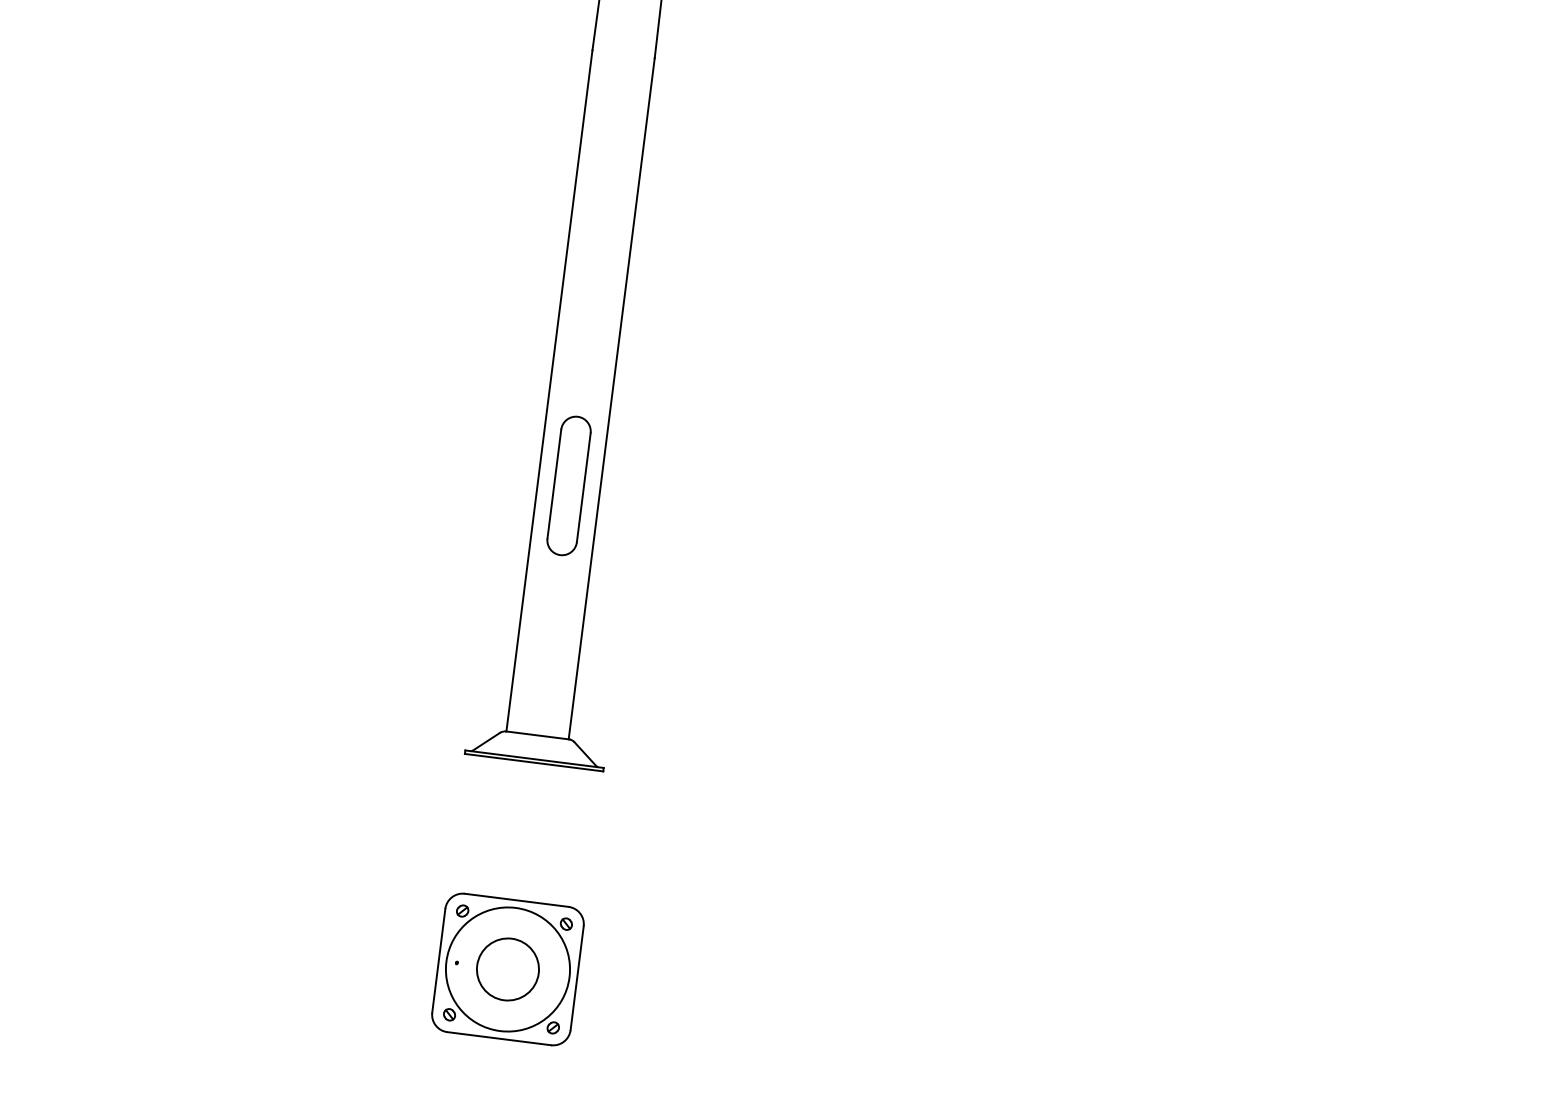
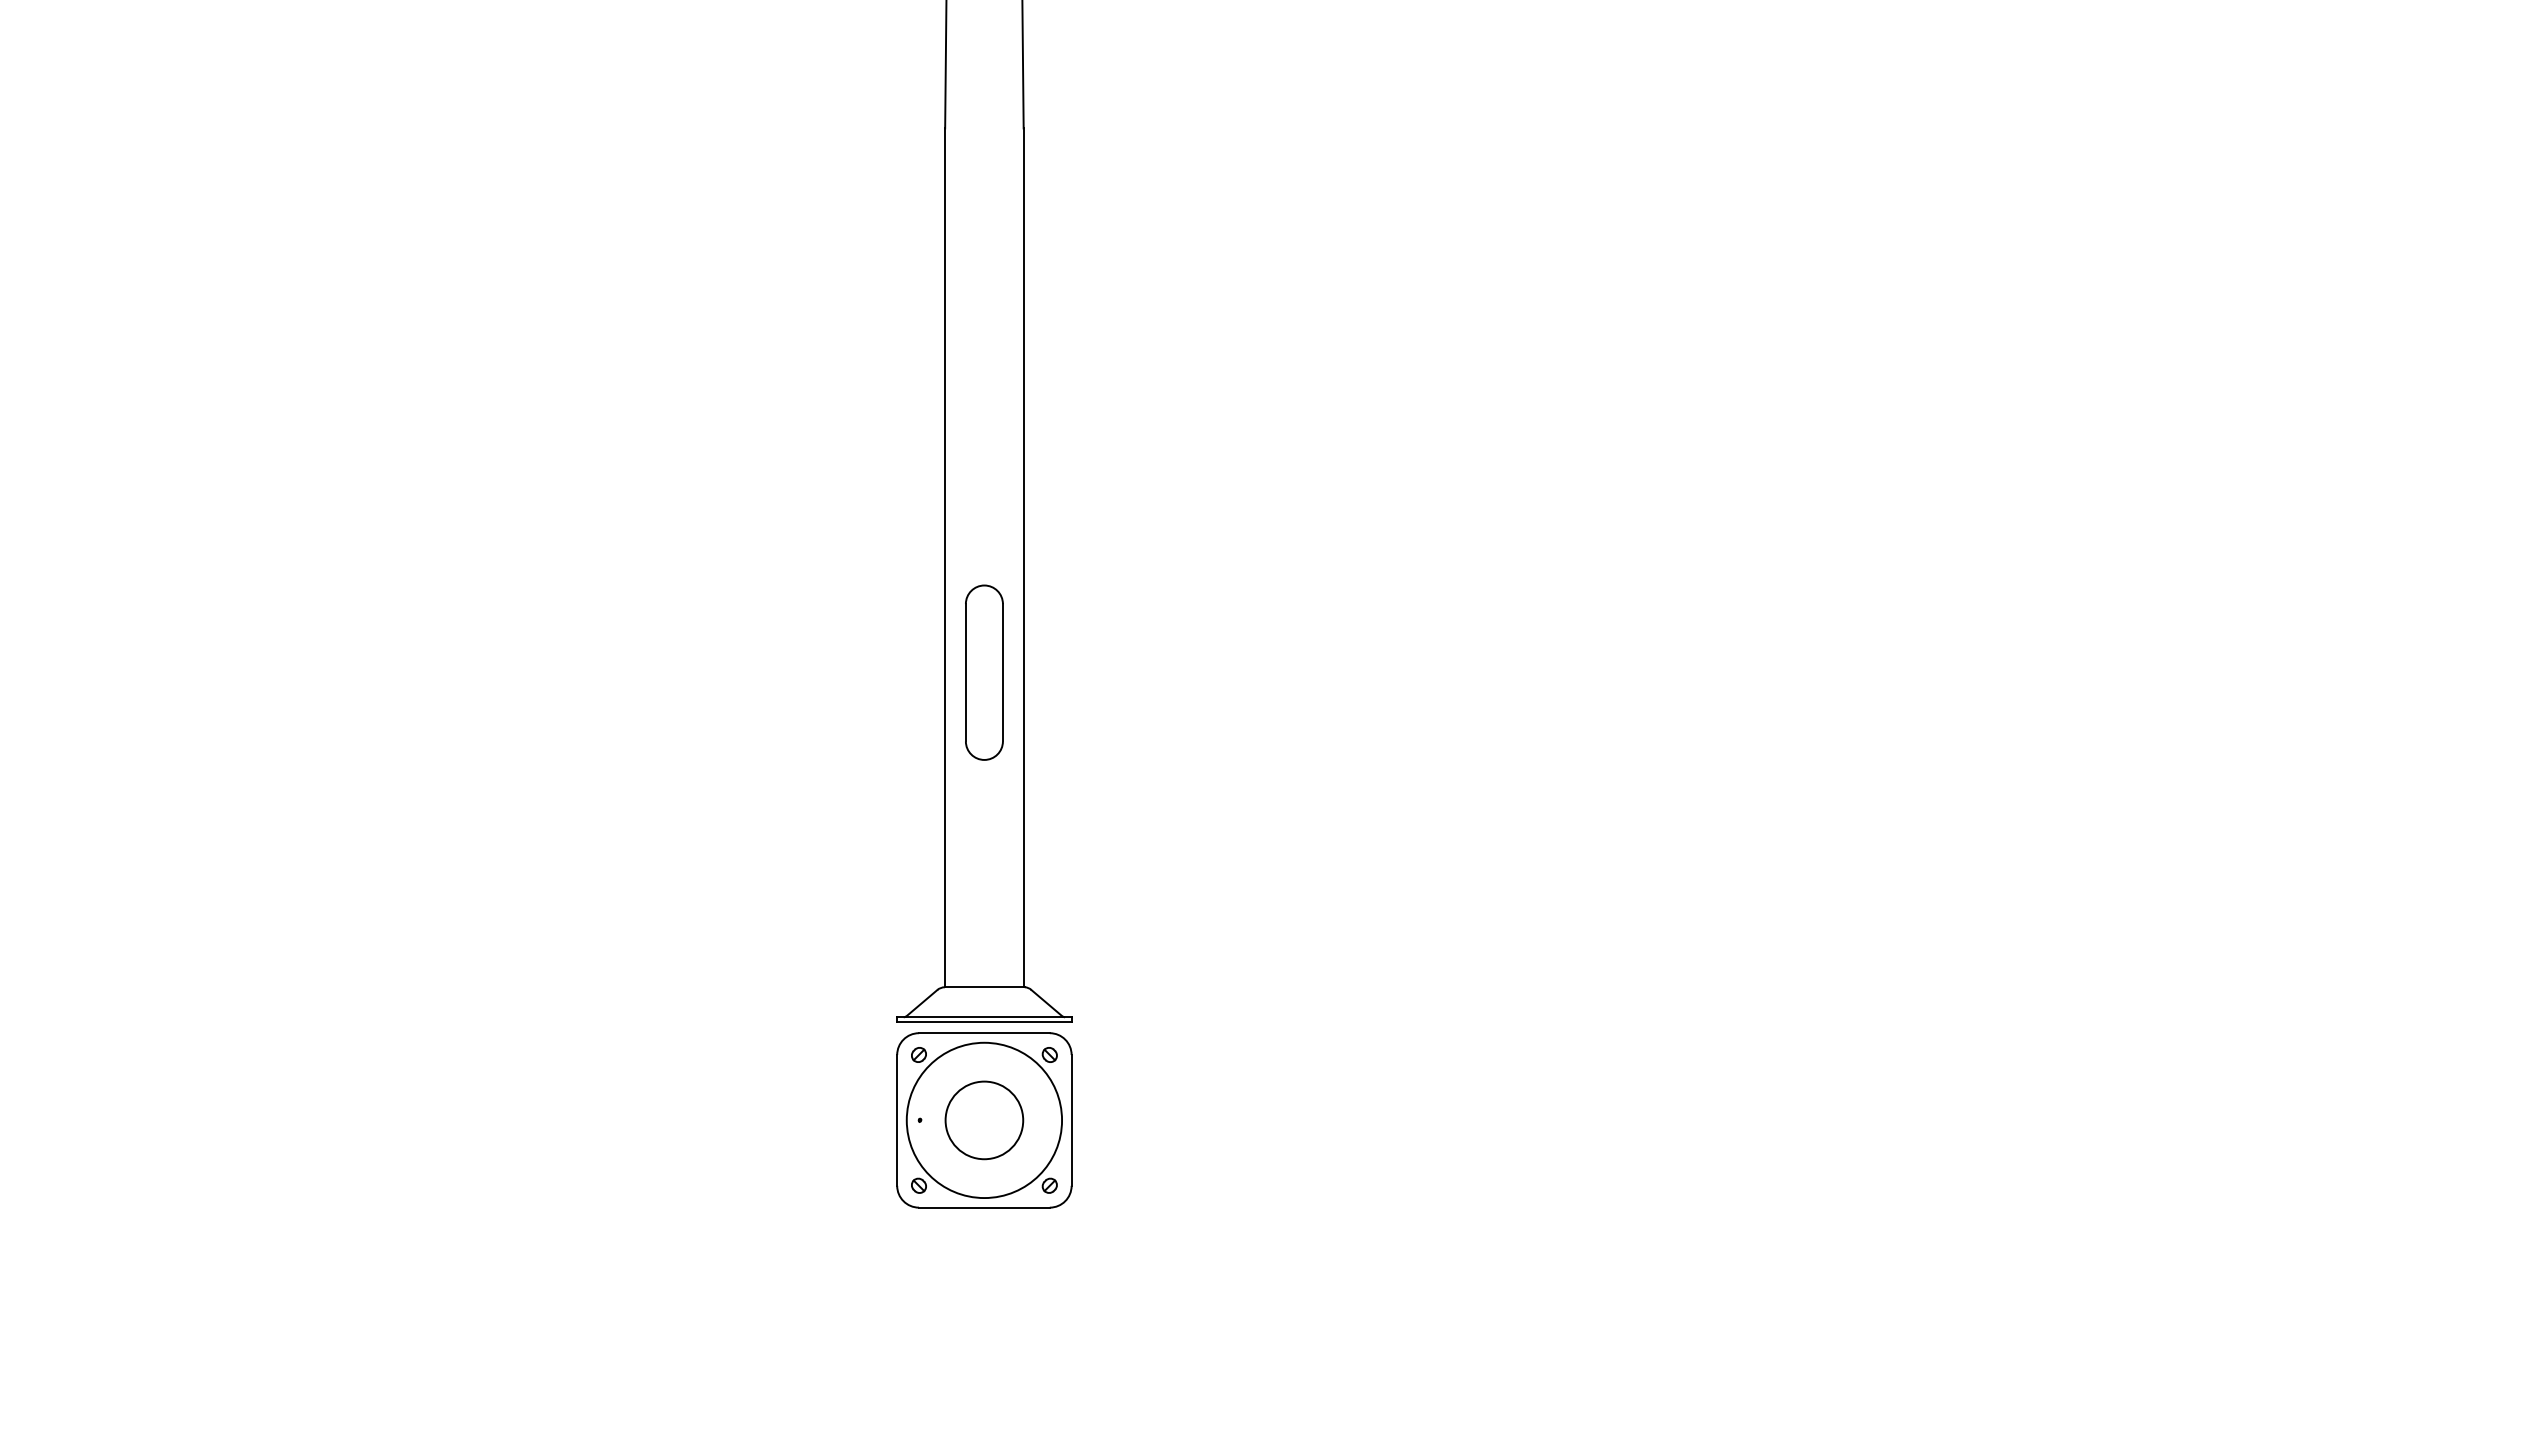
part: (508, 969) -> (984, 1120), moved

